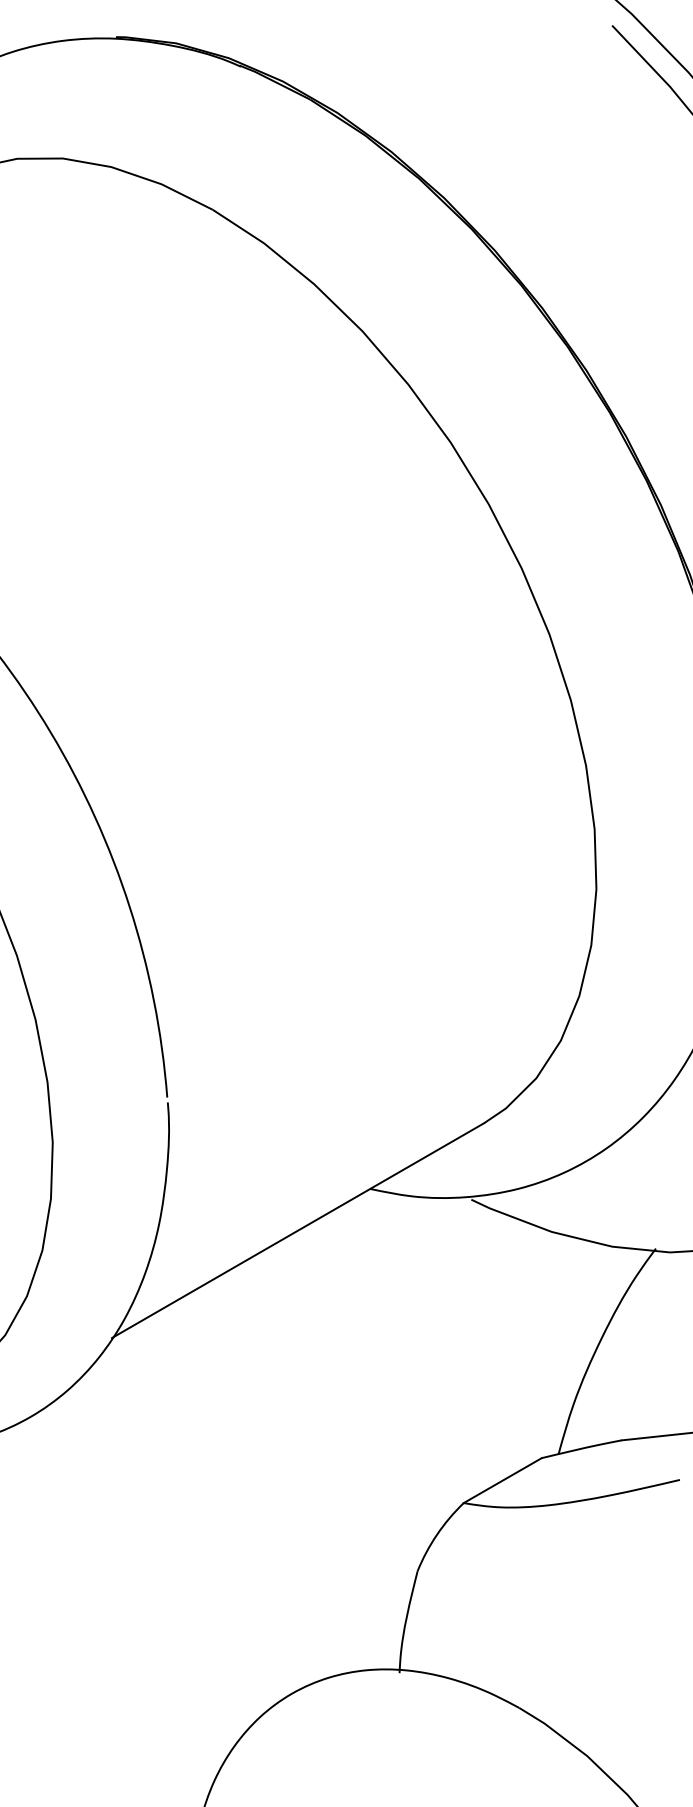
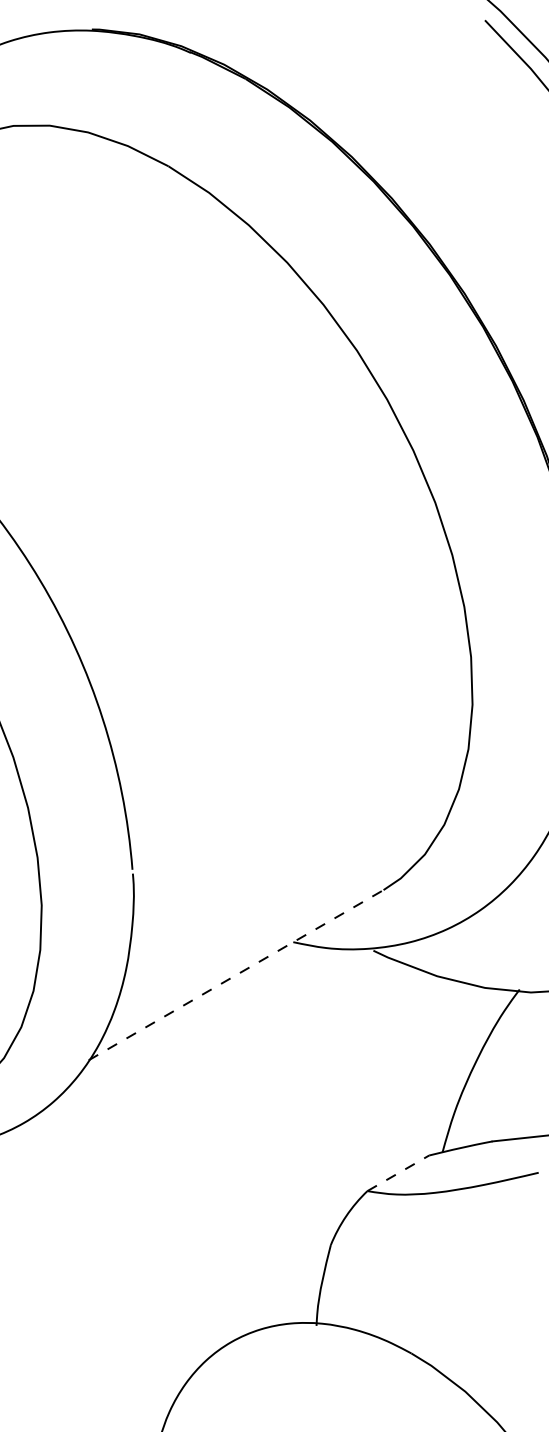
line: (298, 1230) -> (236, 975), solid -> dashed
line: (502, 1480) -> (398, 1173), solid -> dashed

